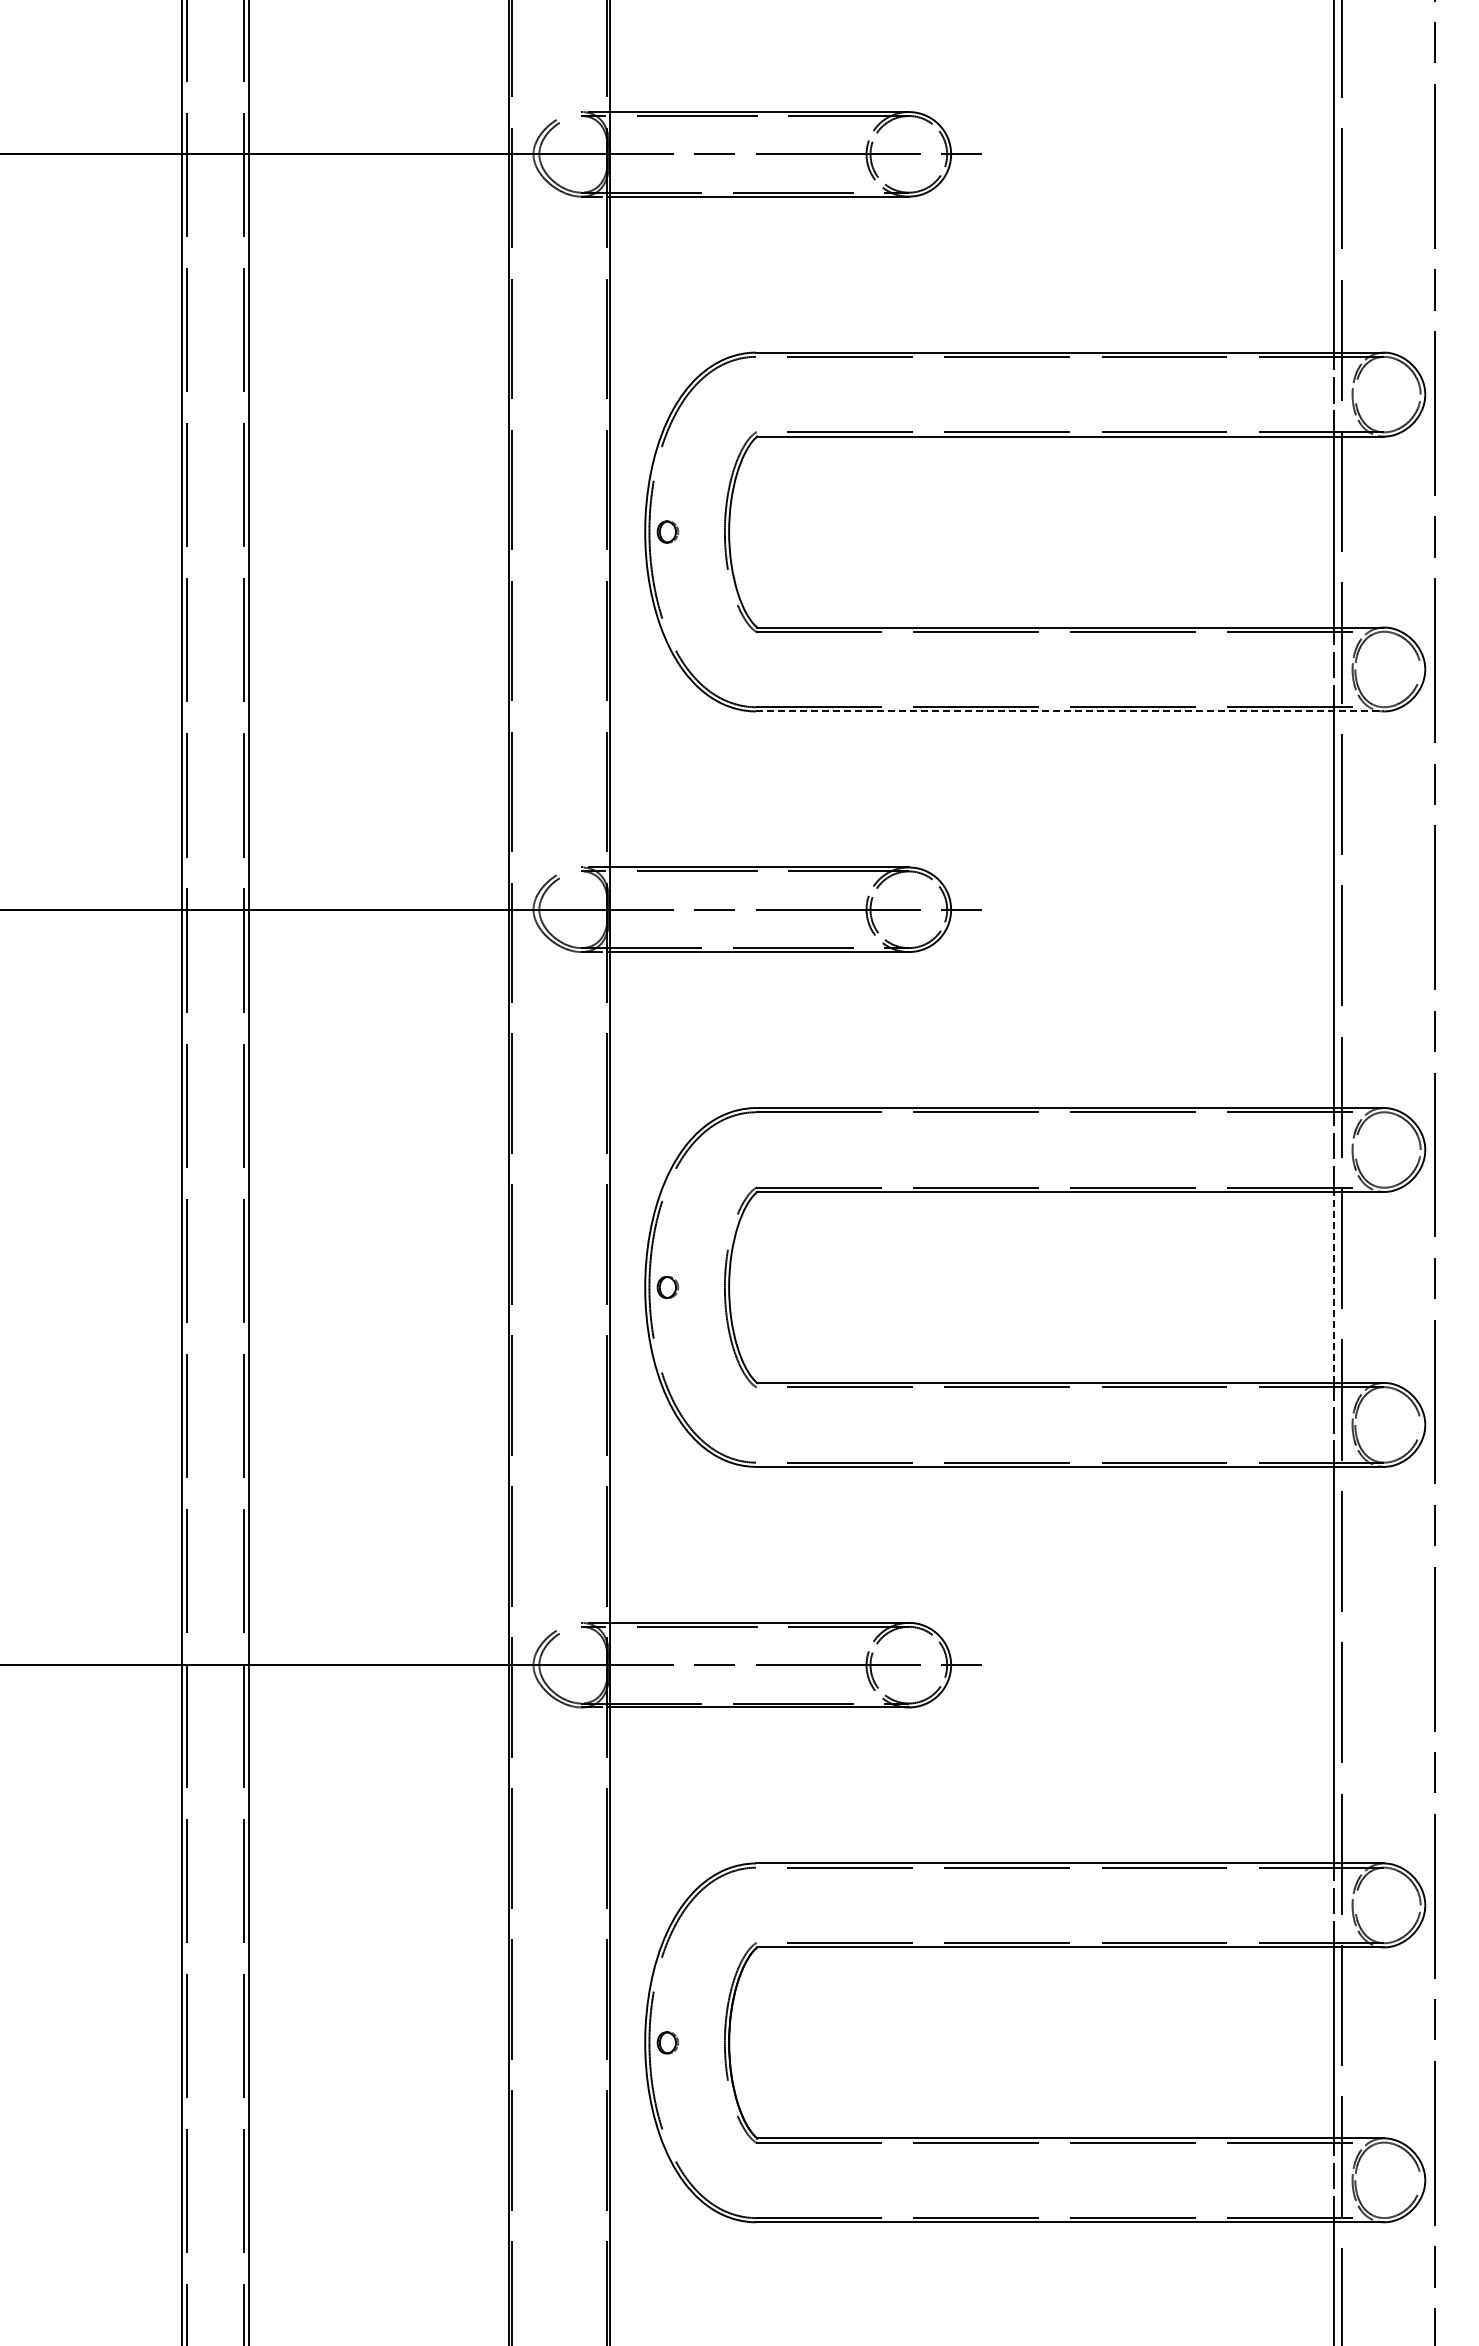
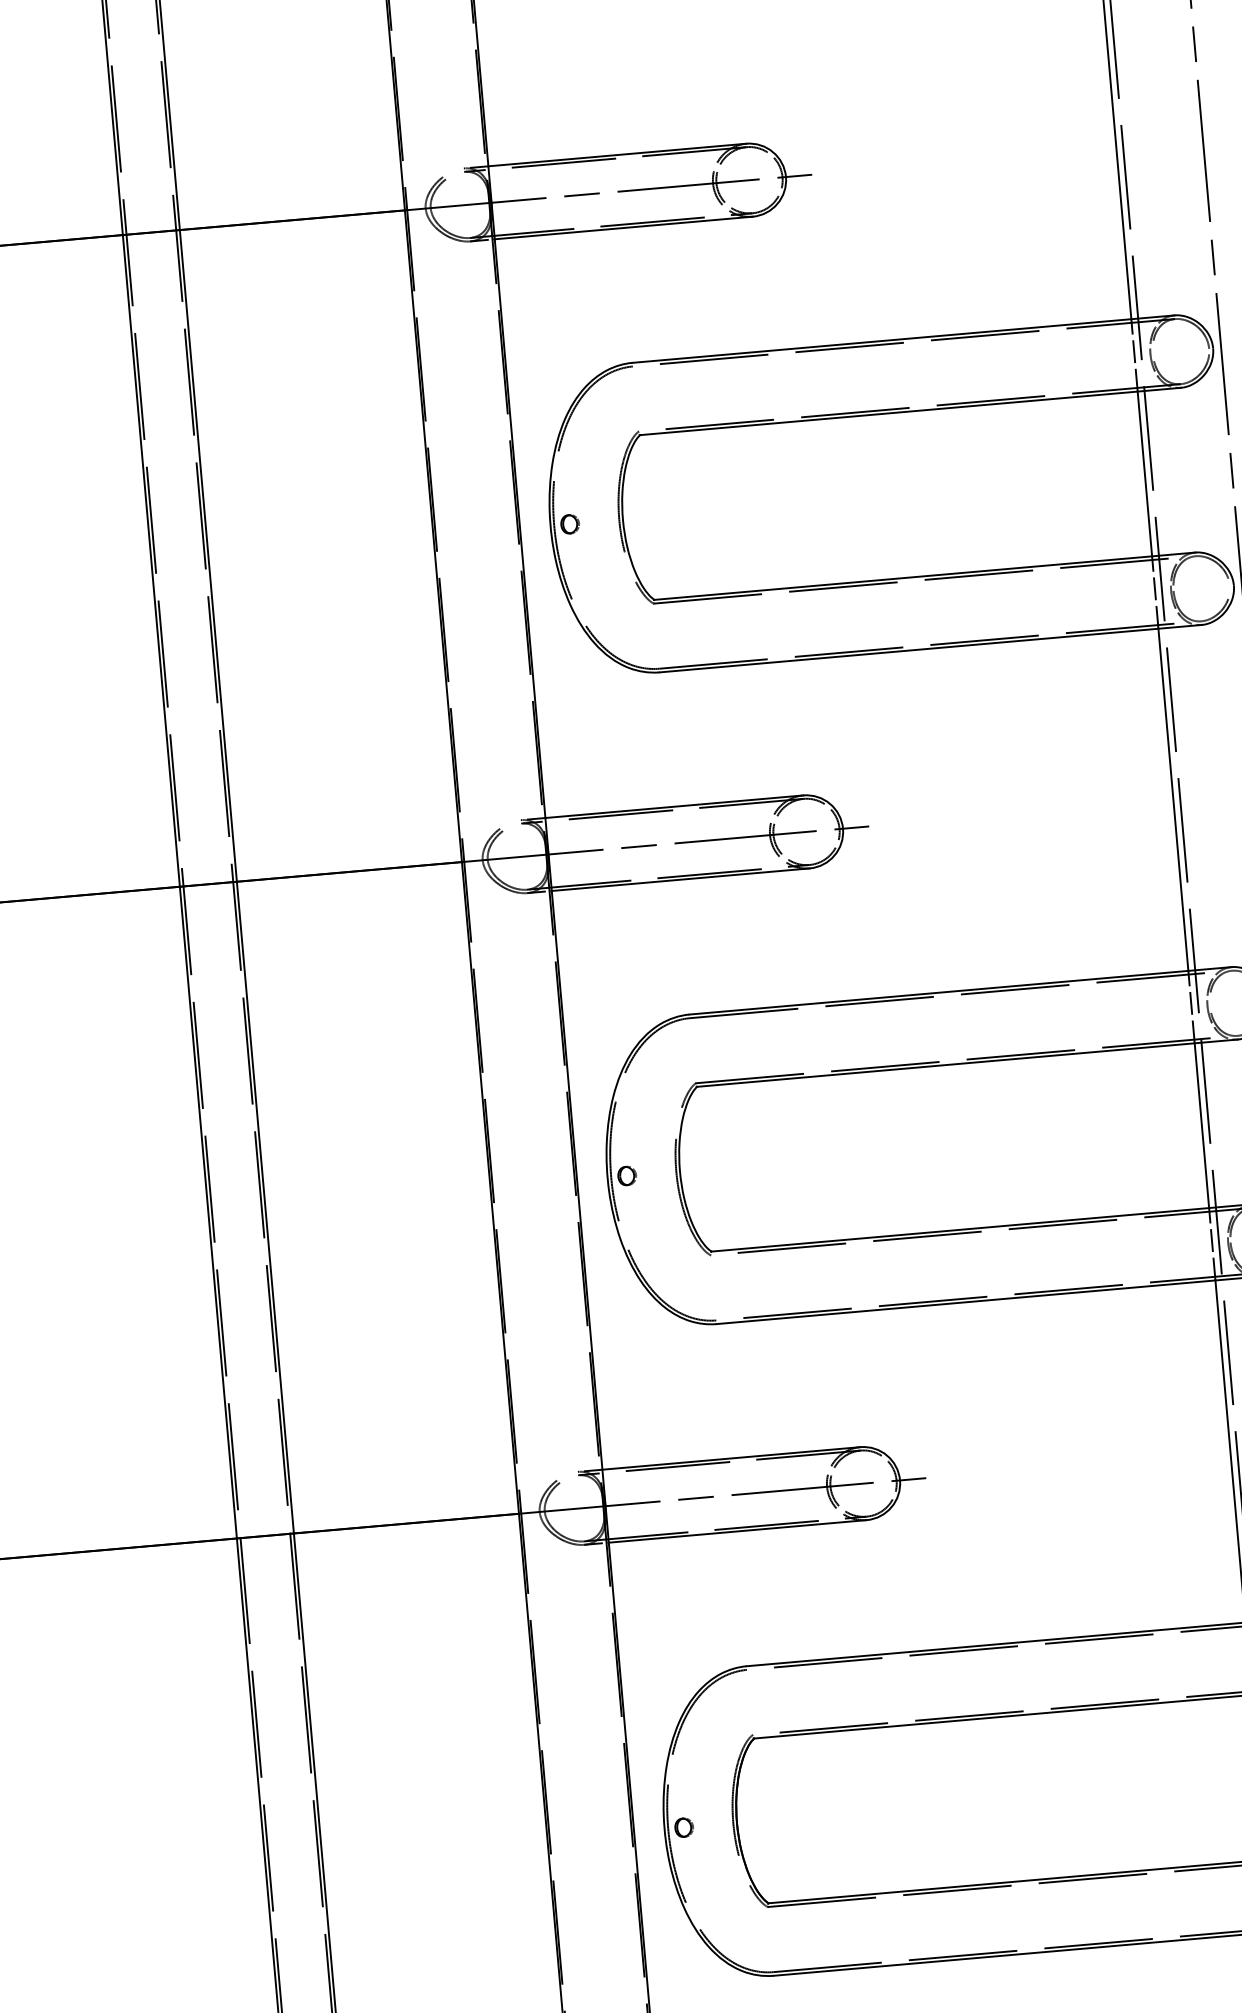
line: (1070, 711) -> (931, 648), dashed -> solid
line: (1334, 1286) -> (1202, 1124), dashed -> solid

